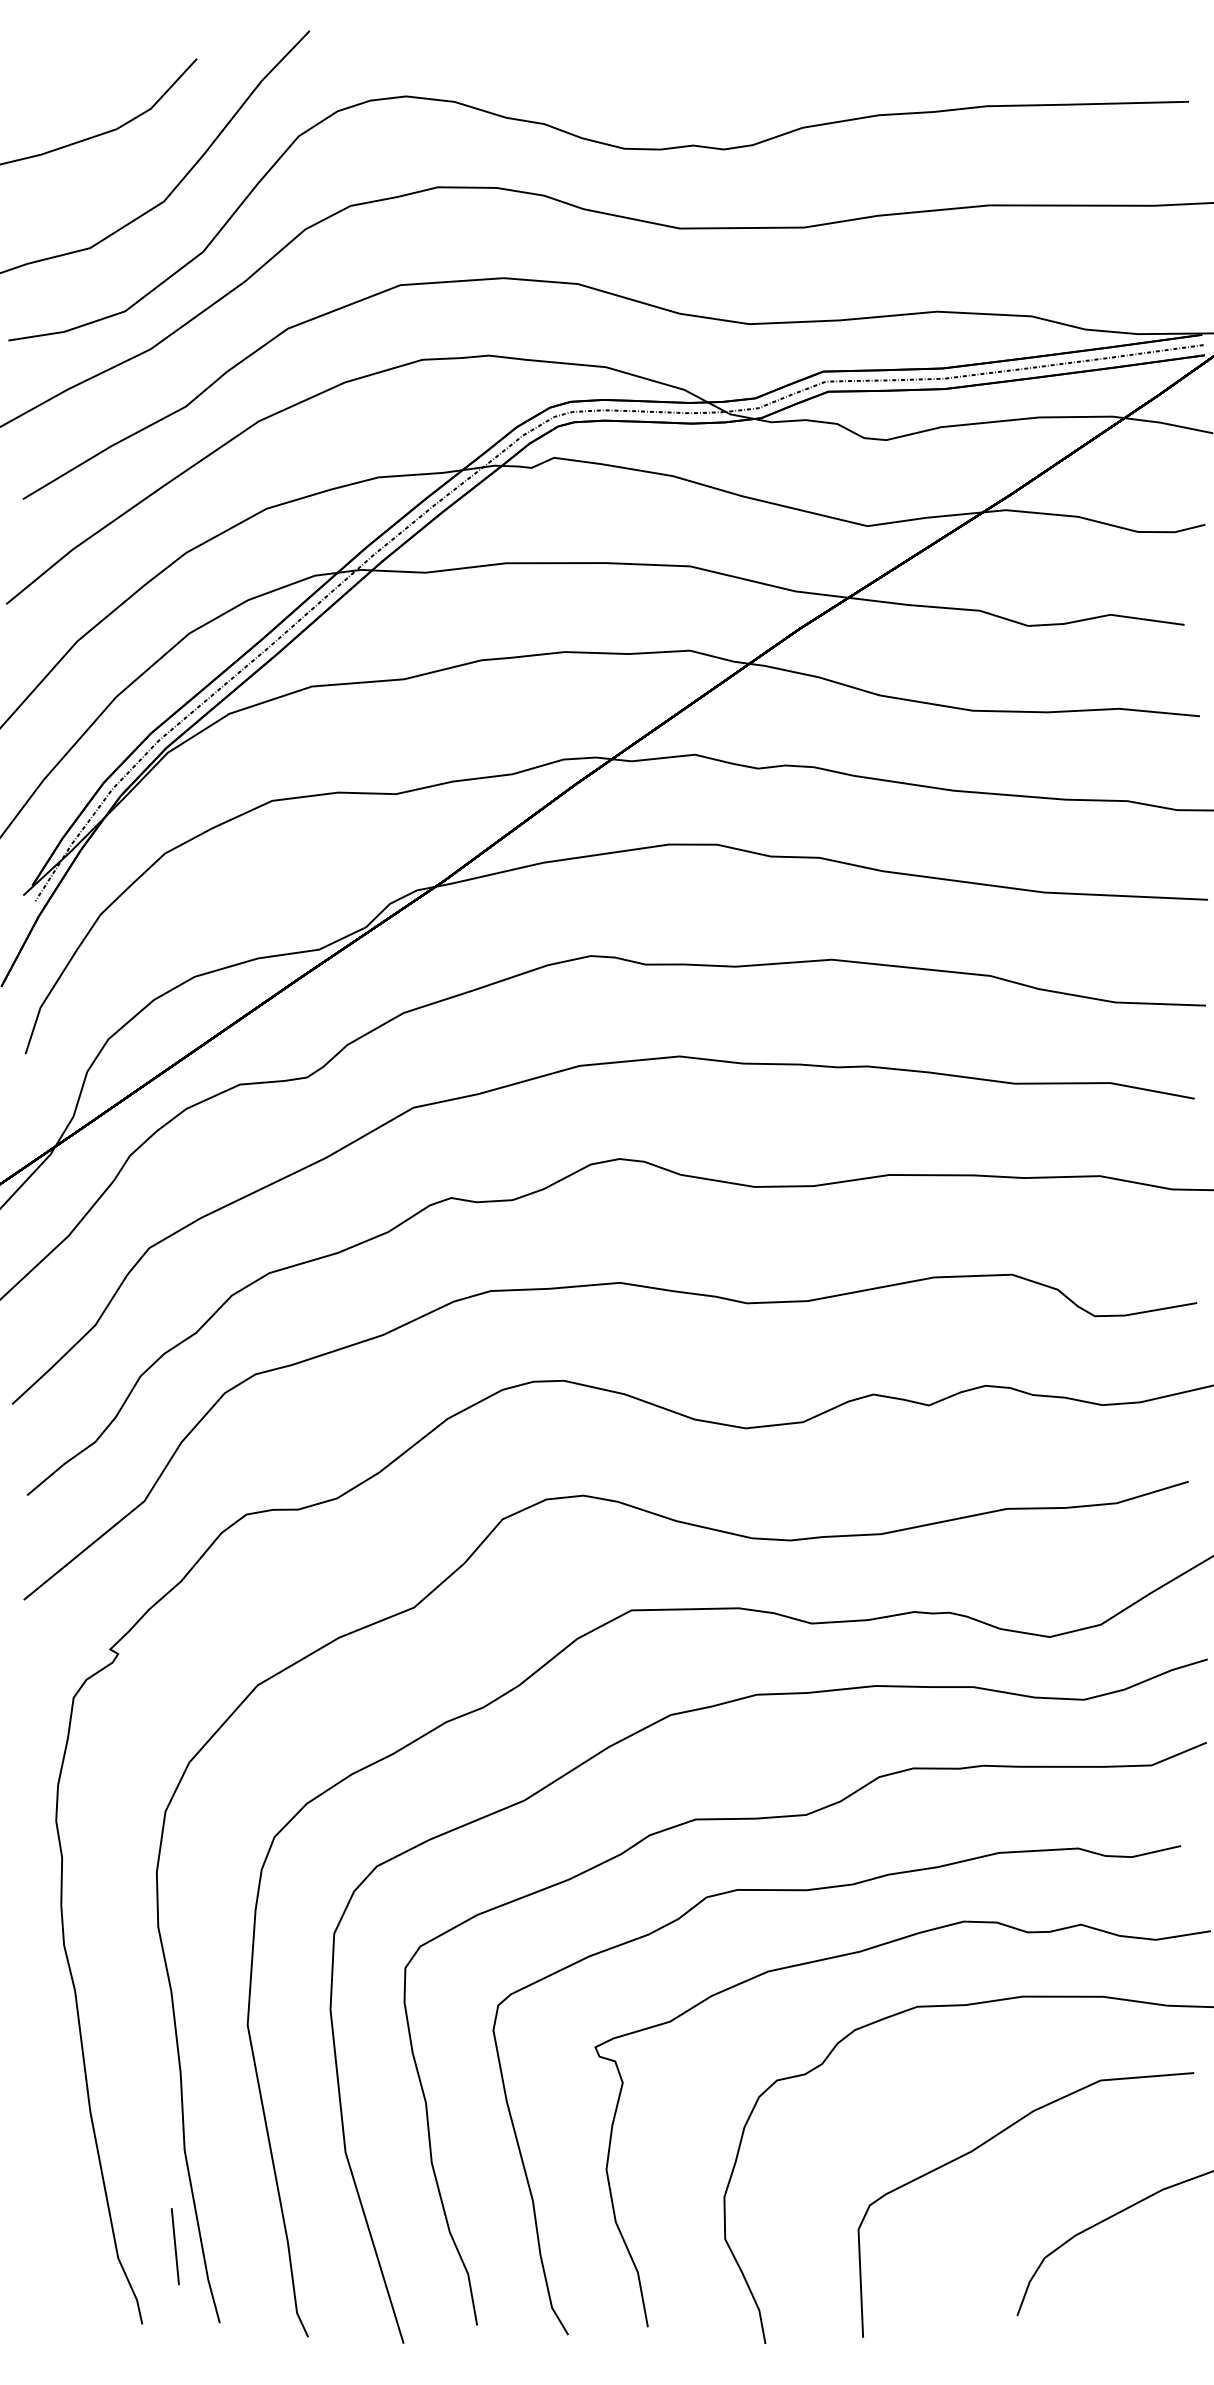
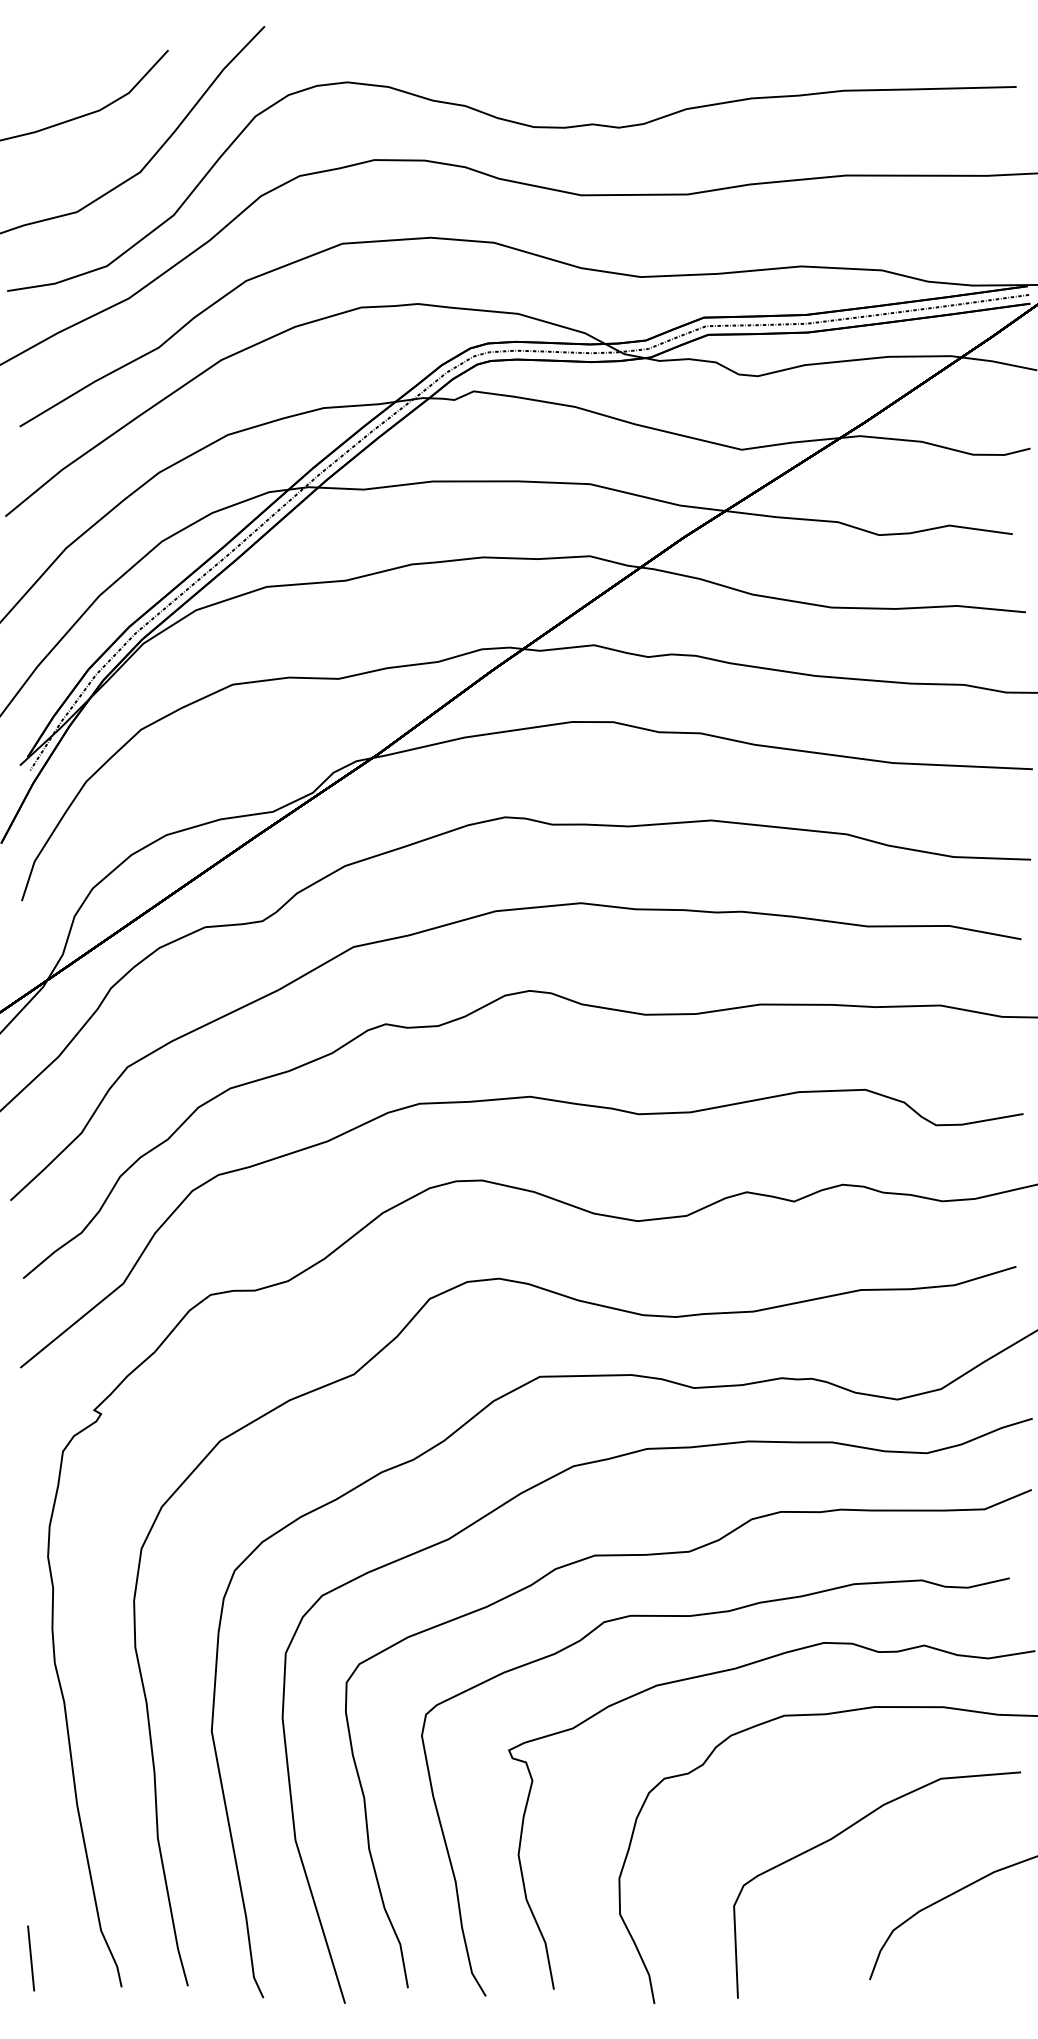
line: (174, 2246) -> (30, 1958), moved

